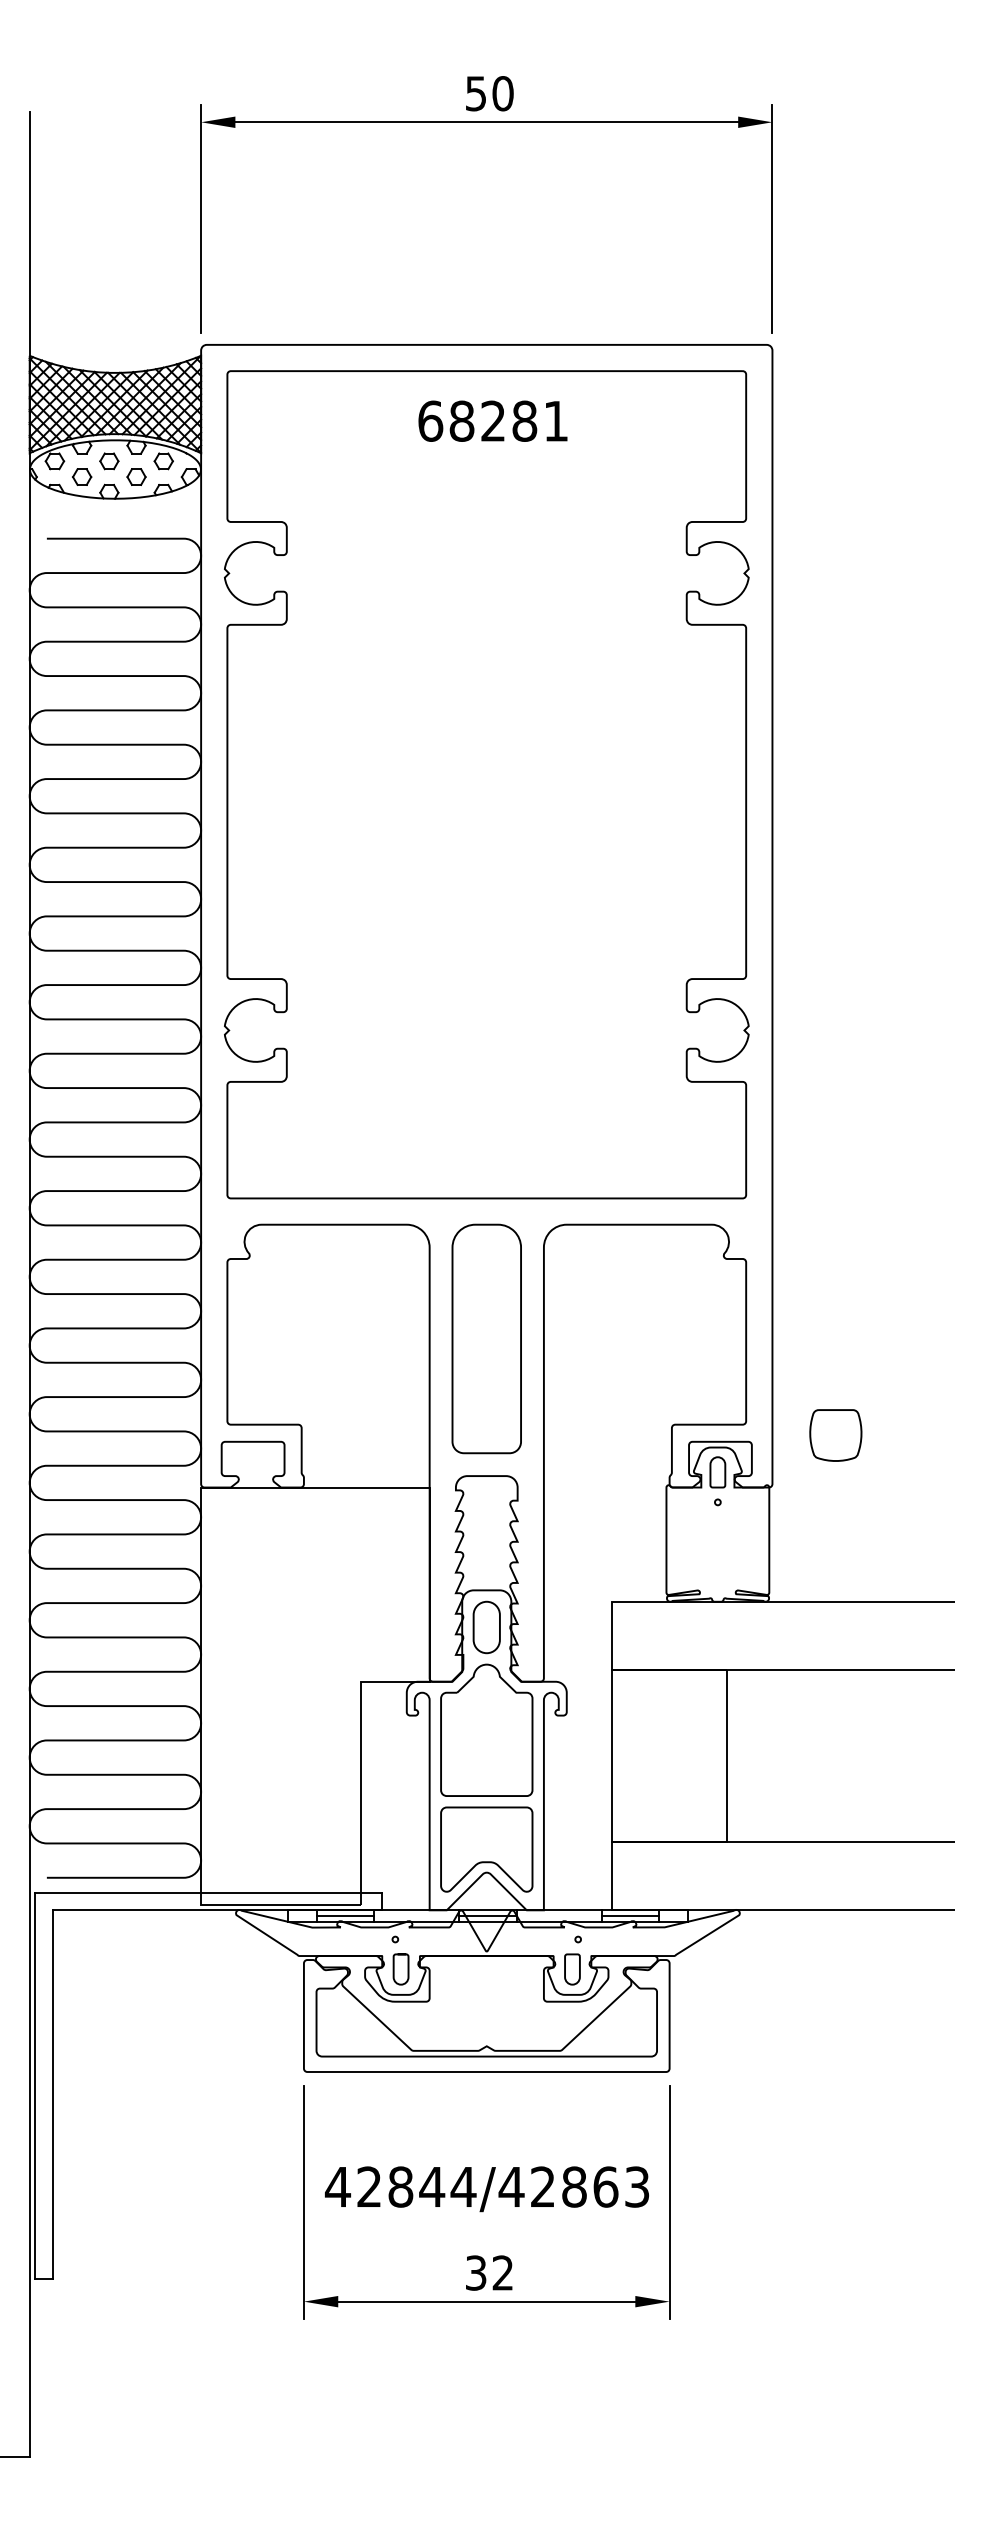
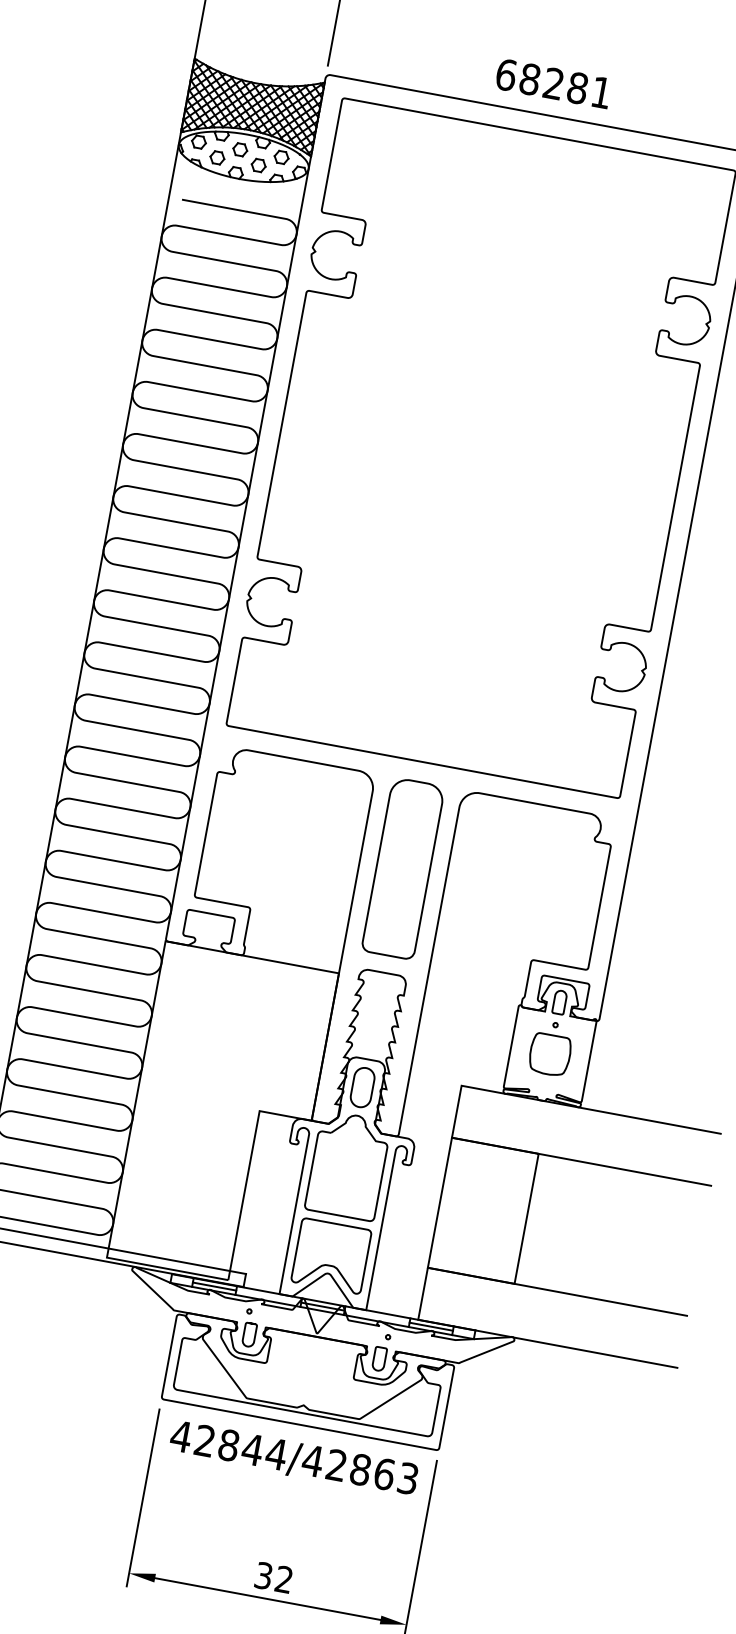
text: (492, 420) -> (553, 83), moved
part: (835, 1435) -> (549, 1054), moved
text: (486, 2189) -> (293, 1459), moved

